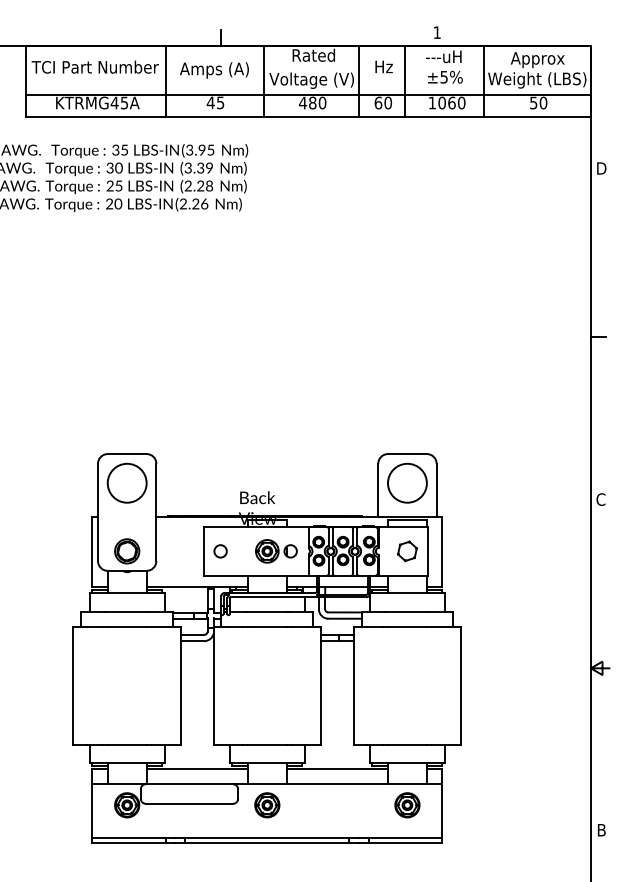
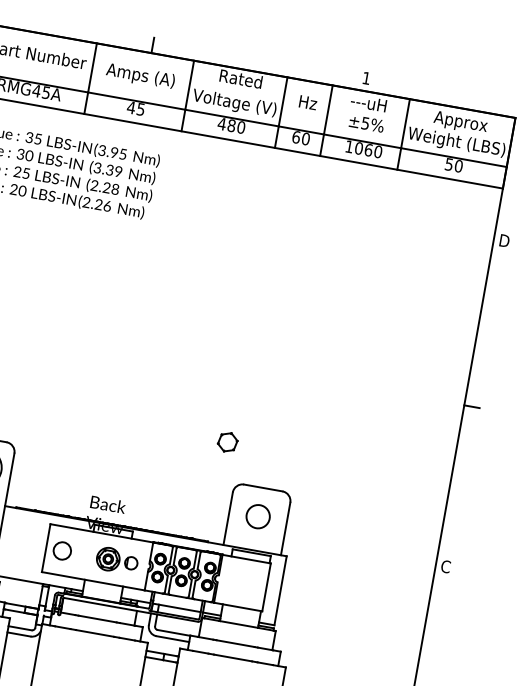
circle: (406, 482) -> (257, 515), size x0.6
circle: (220, 551) -> (62, 551), size x1.4
part: (407, 551) -> (227, 442), moved

